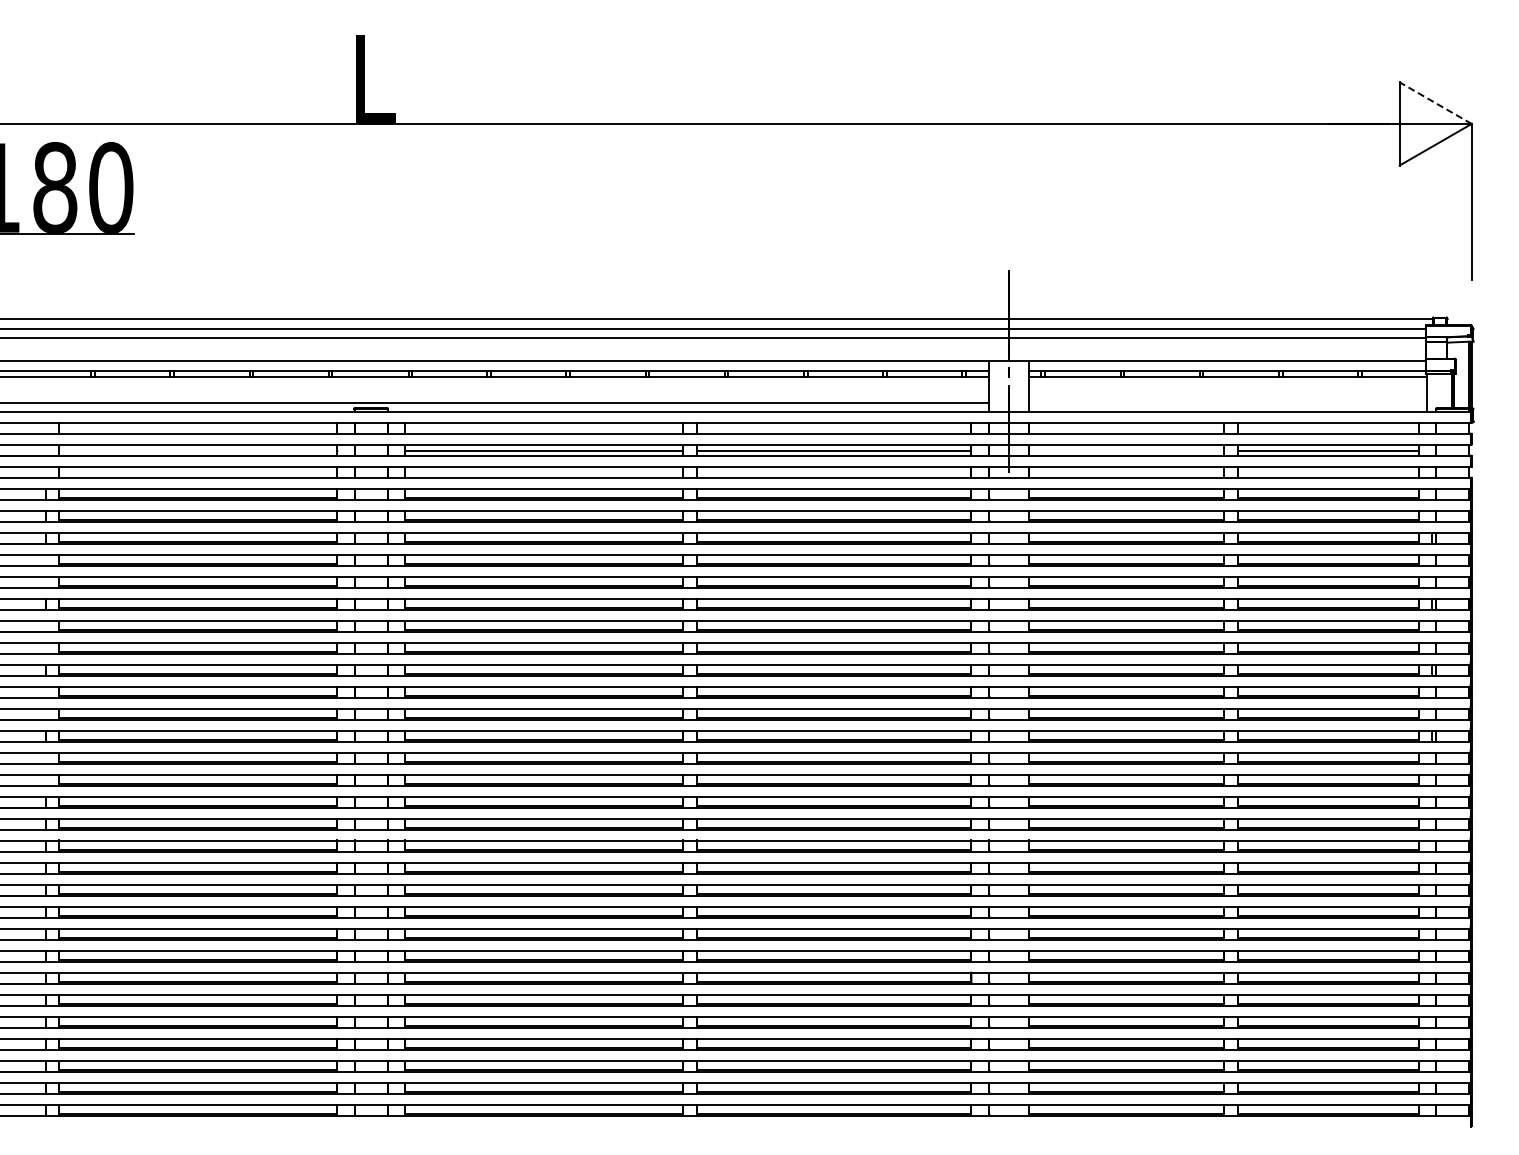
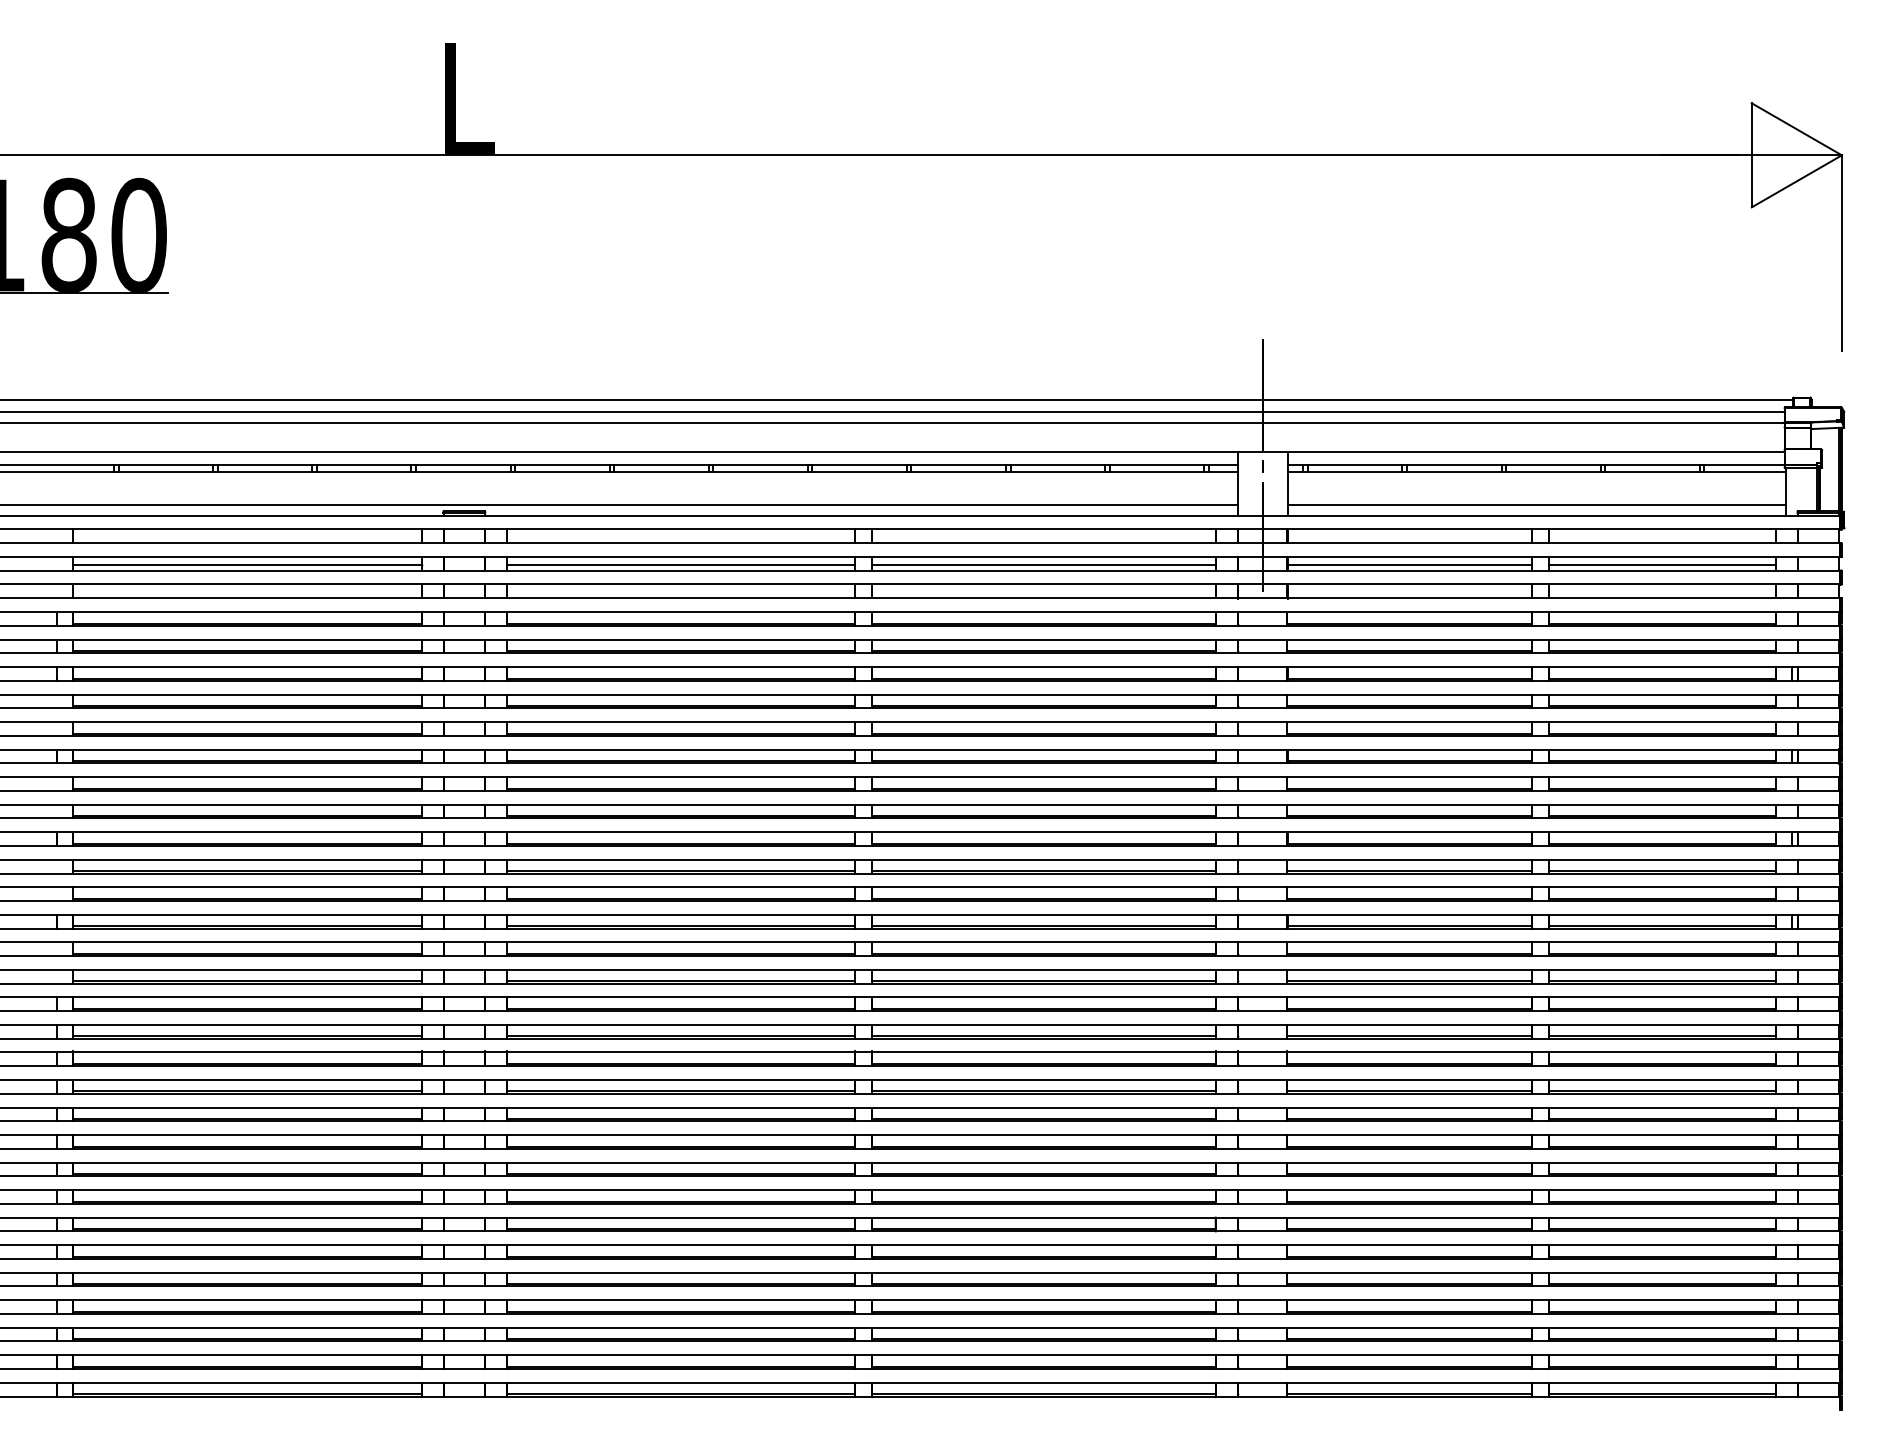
line: (1435, 103) -> (1796, 129), dashed -> solid
line: (1227, 402) -> (1536, 503), added
line: (197, 451) -> (247, 565), added
line: (1126, 451) -> (1409, 565), added

